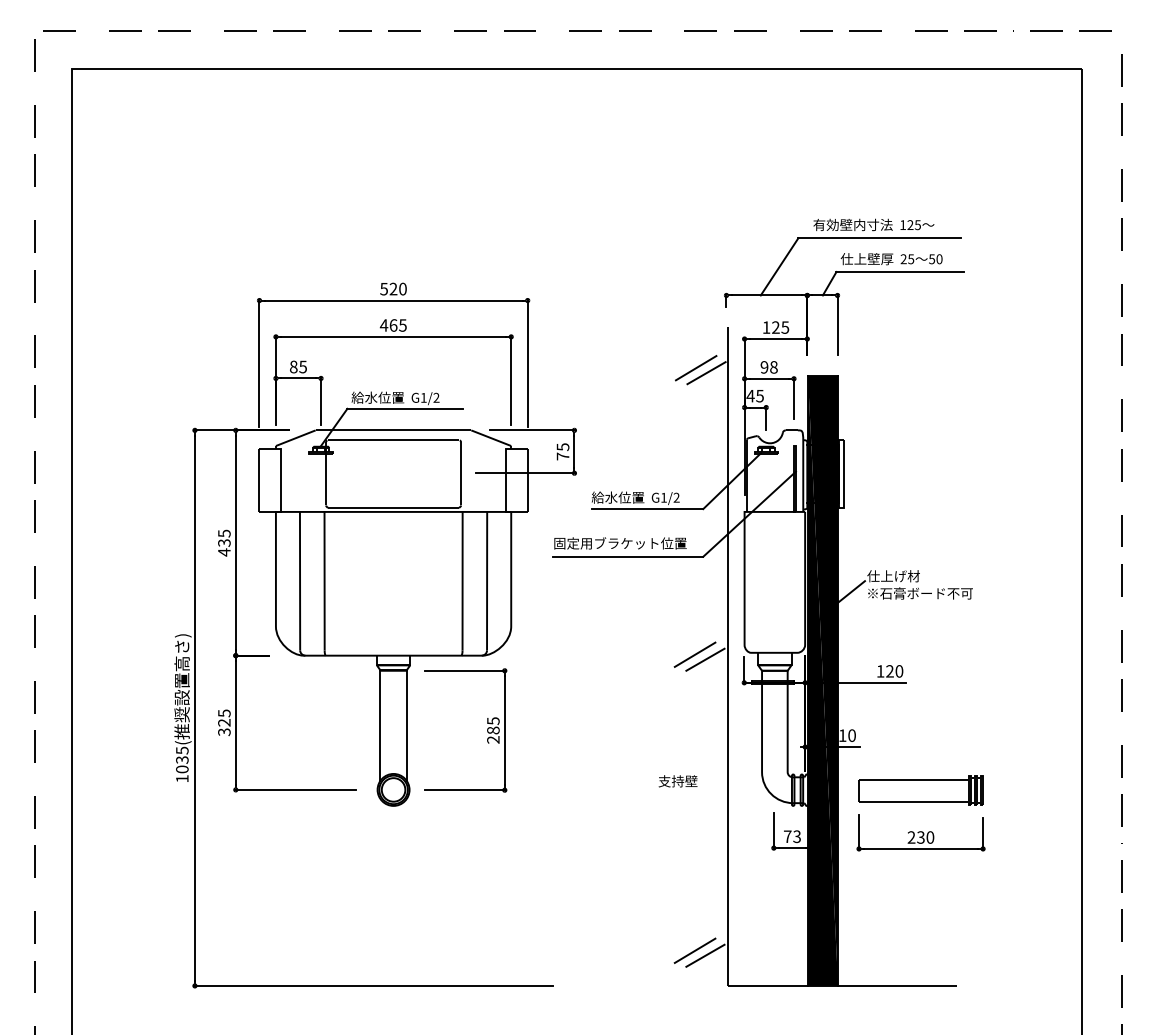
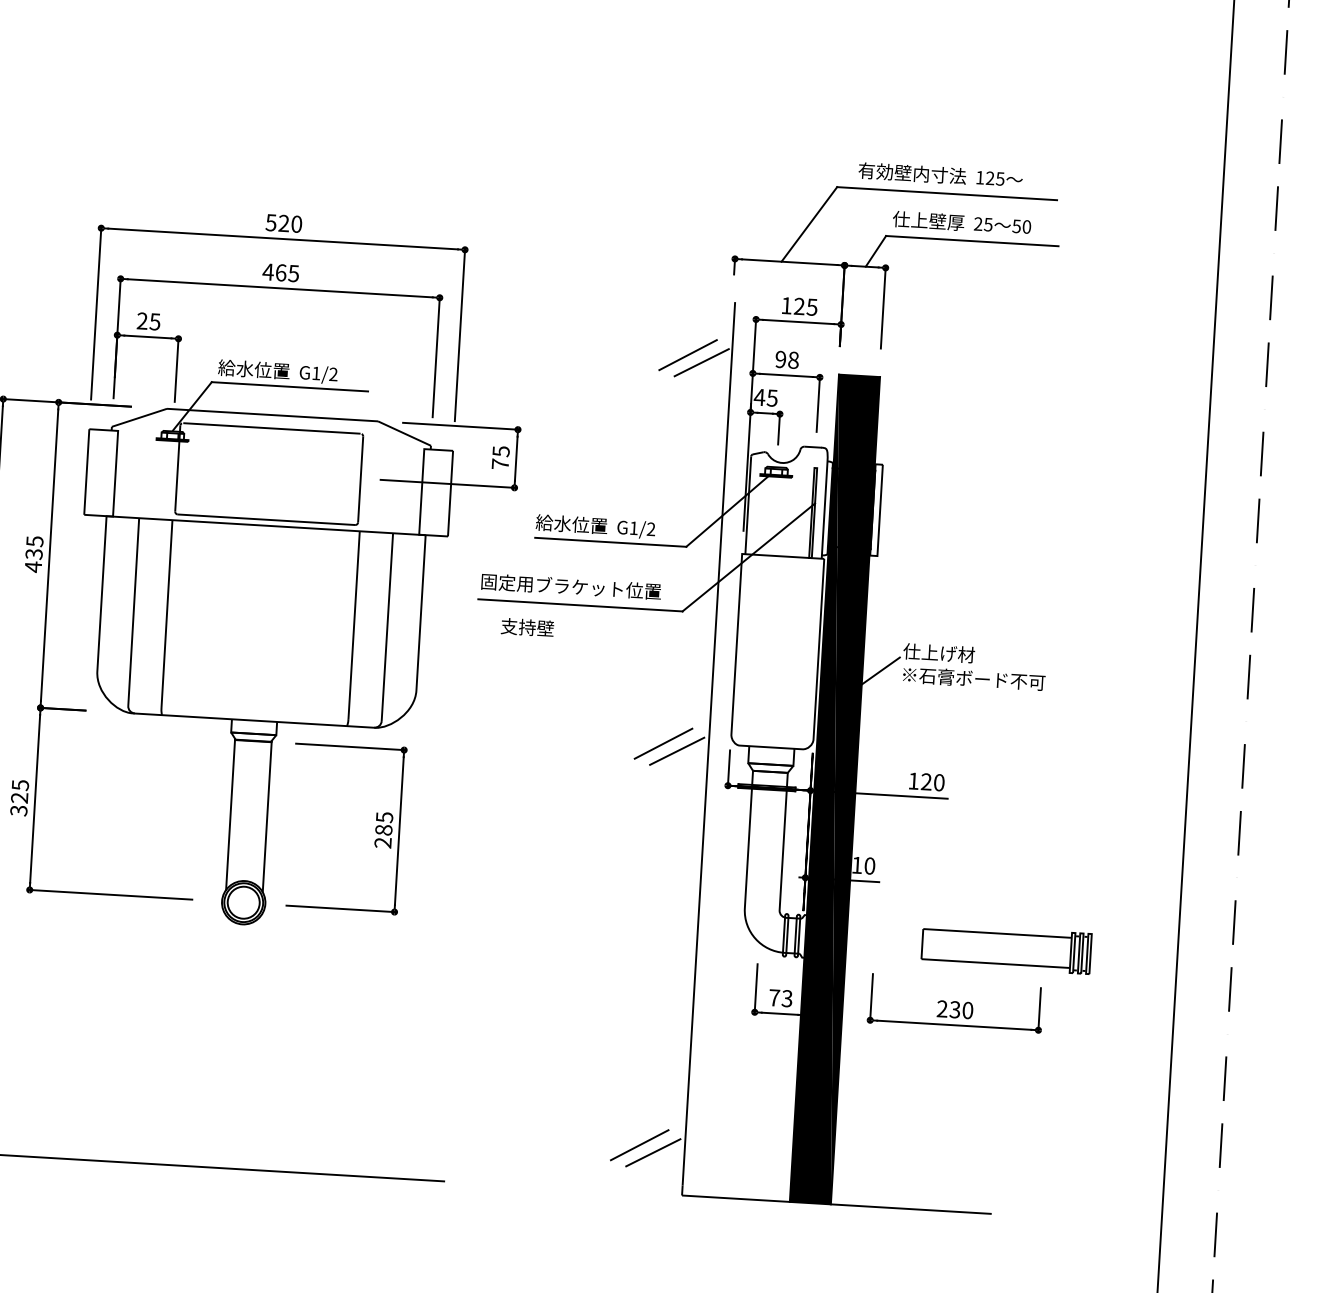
text: (293, 366) -> (142, 320), 85 -> 25
text: (677, 781) -> (526, 627), moved
part: (920, 790) -> (1005, 948), moved

